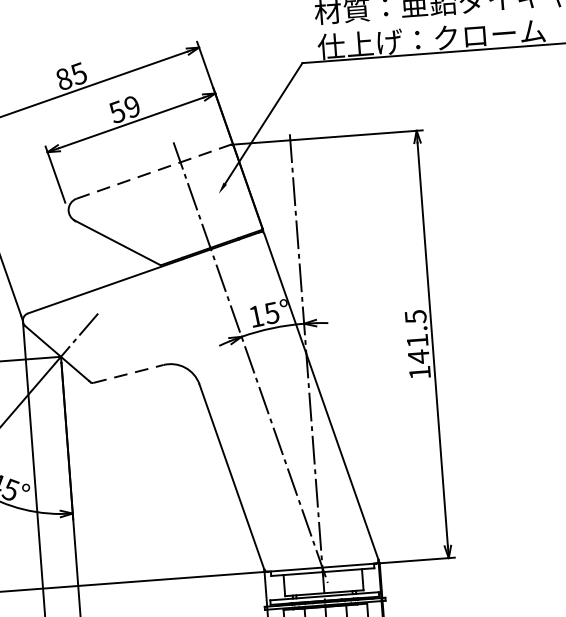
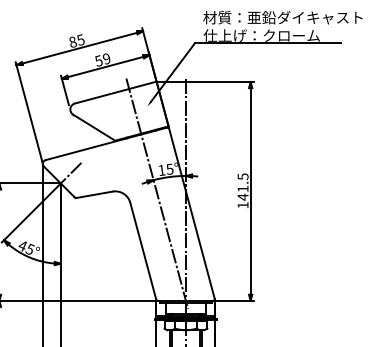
line: (154, 171) -> (115, 92), dashed -> solid
line: (130, 373) -> (95, 194), dashed -> solid

